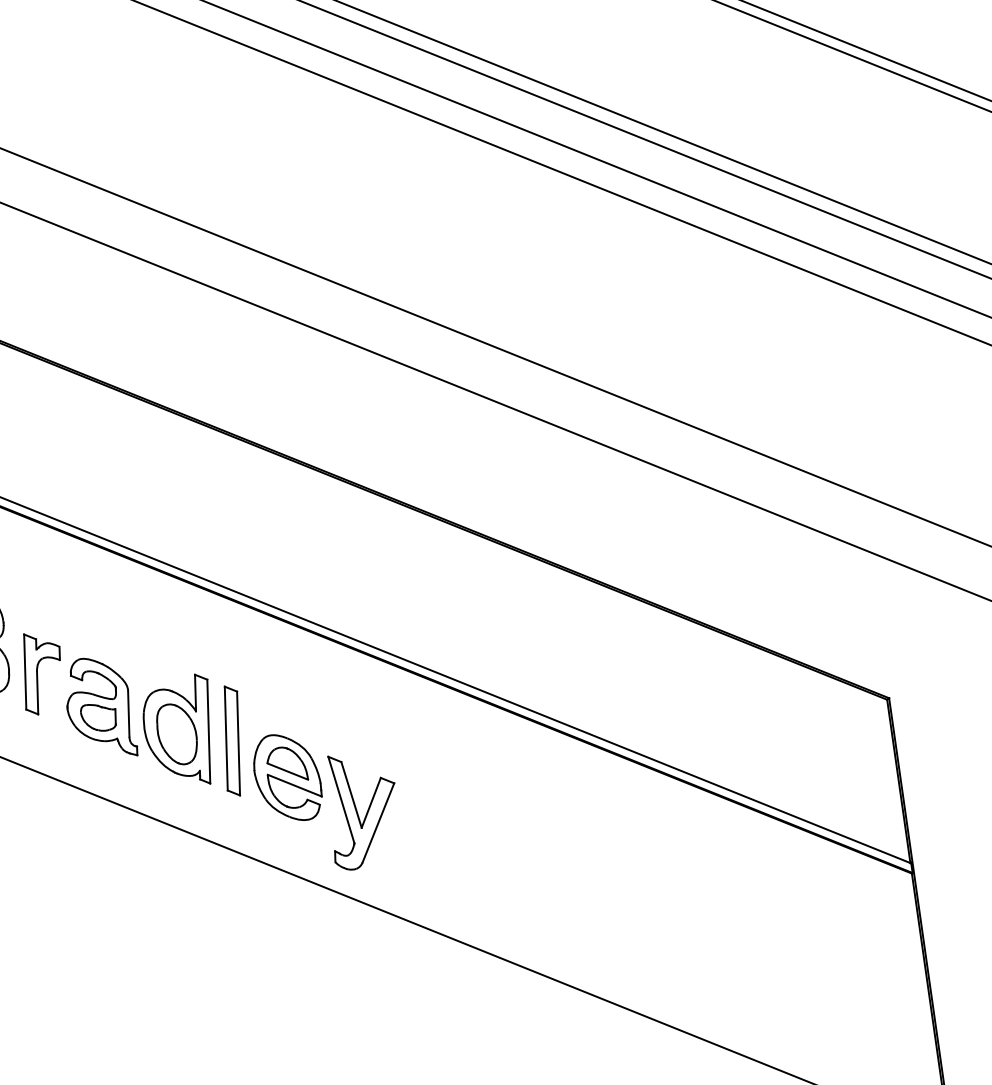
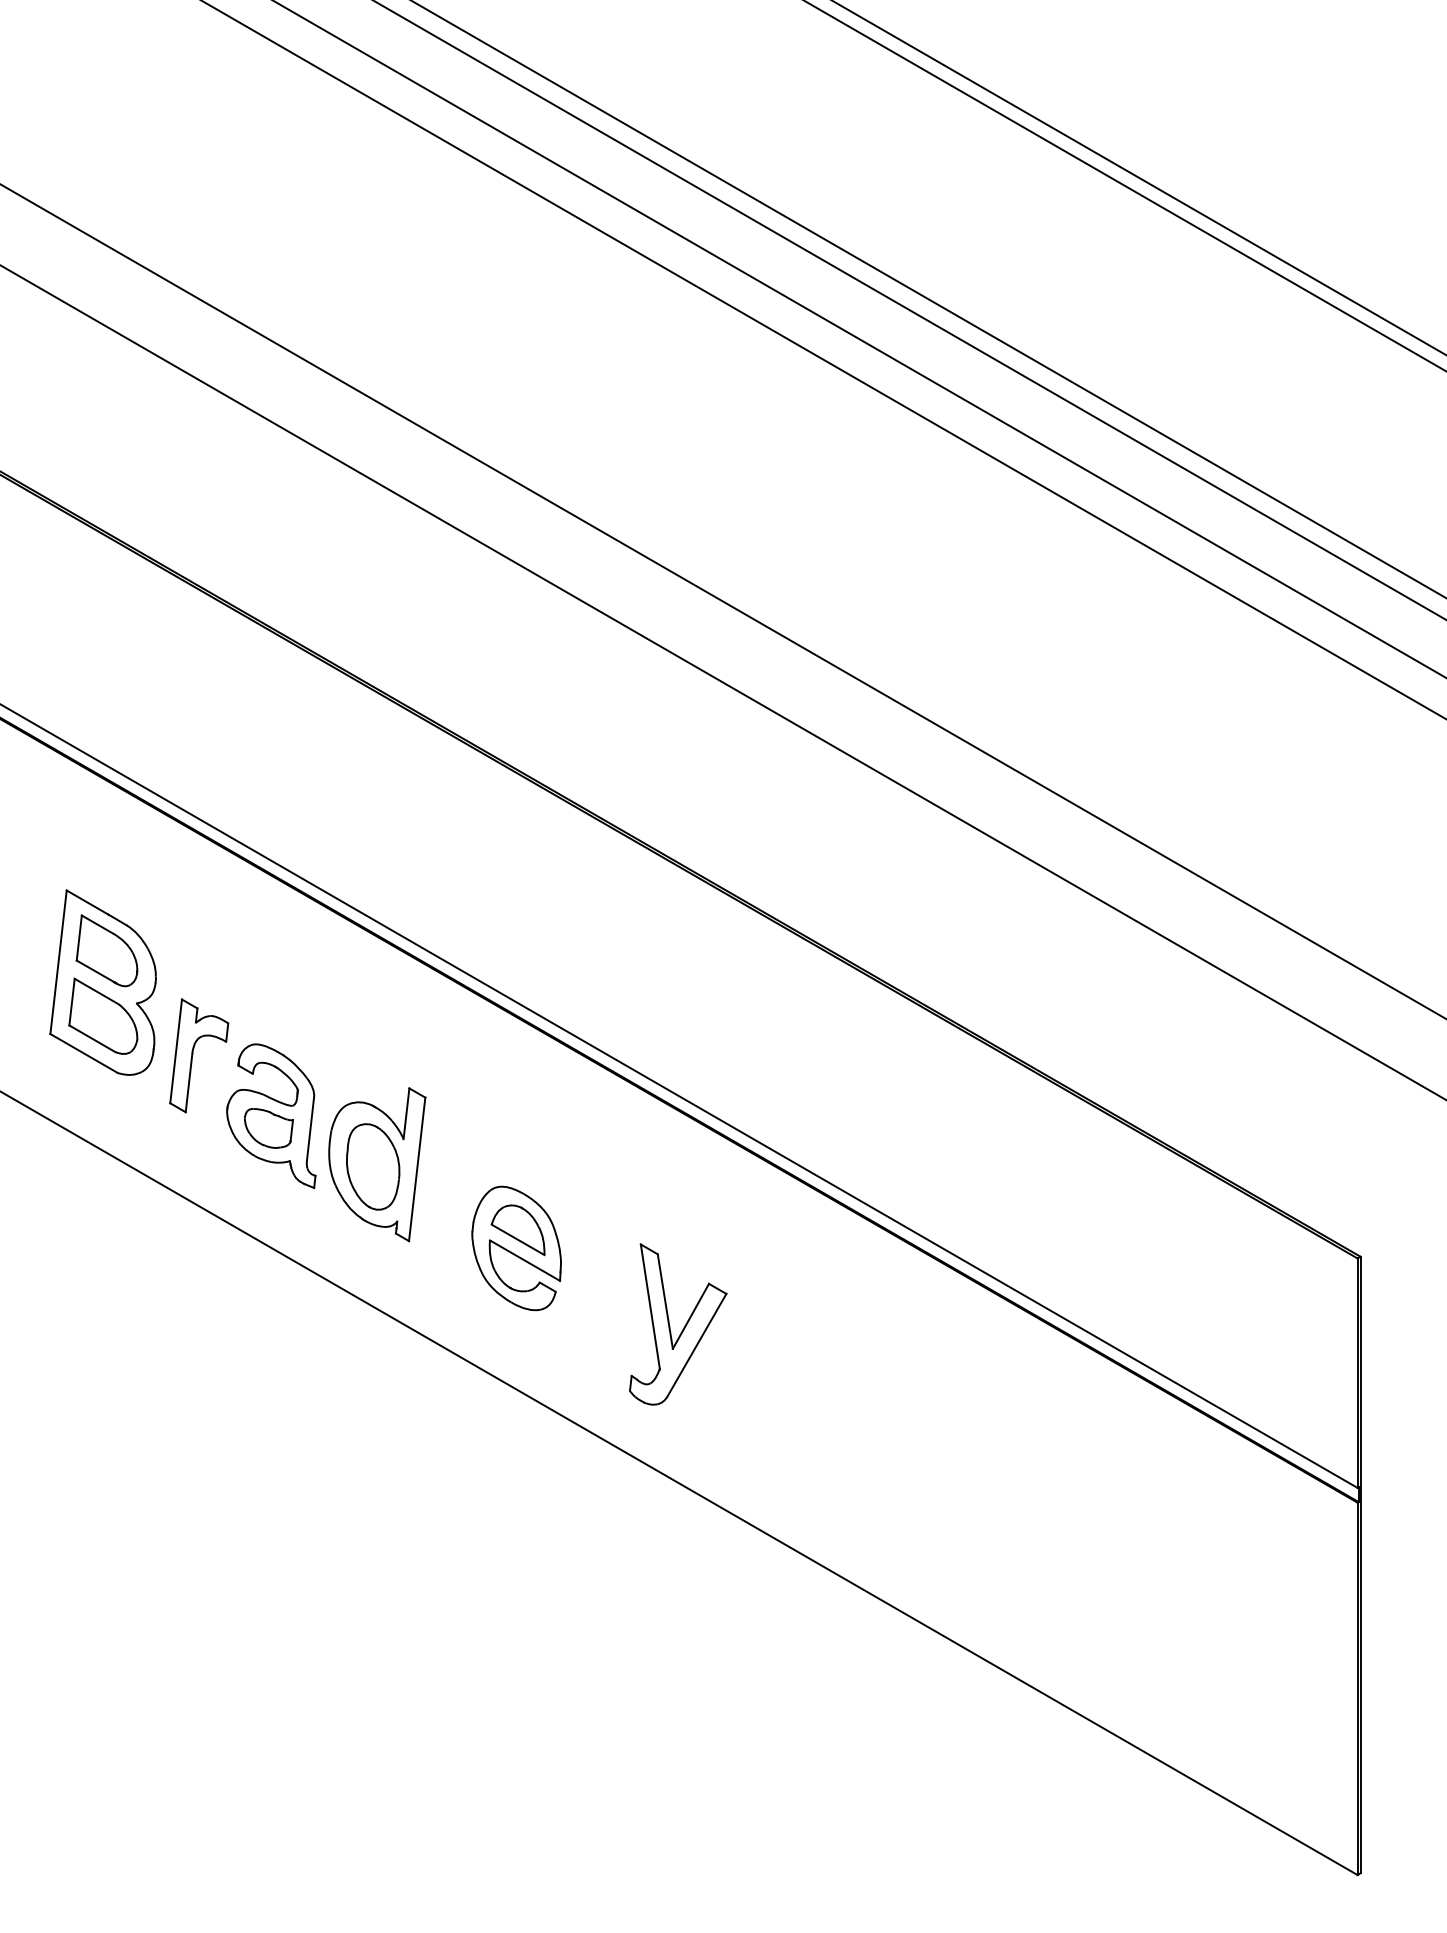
part: (232, 740) -> (447, 1186), removed
part: (363, 809) -> (678, 1324), moved

